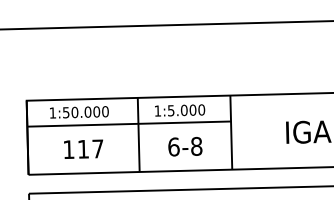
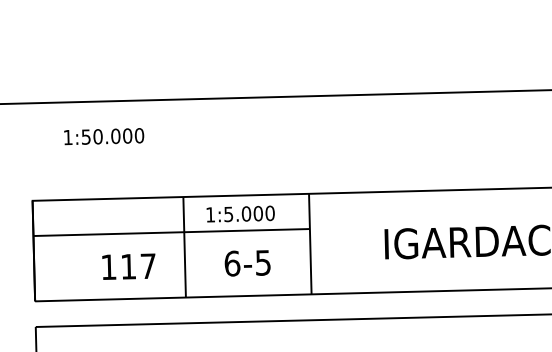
text: (79, 112) -> (104, 136), moved
text: (196, 146) -> (263, 262), 6-8 -> 6-5
text: (83, 149) -> (128, 266), moved

